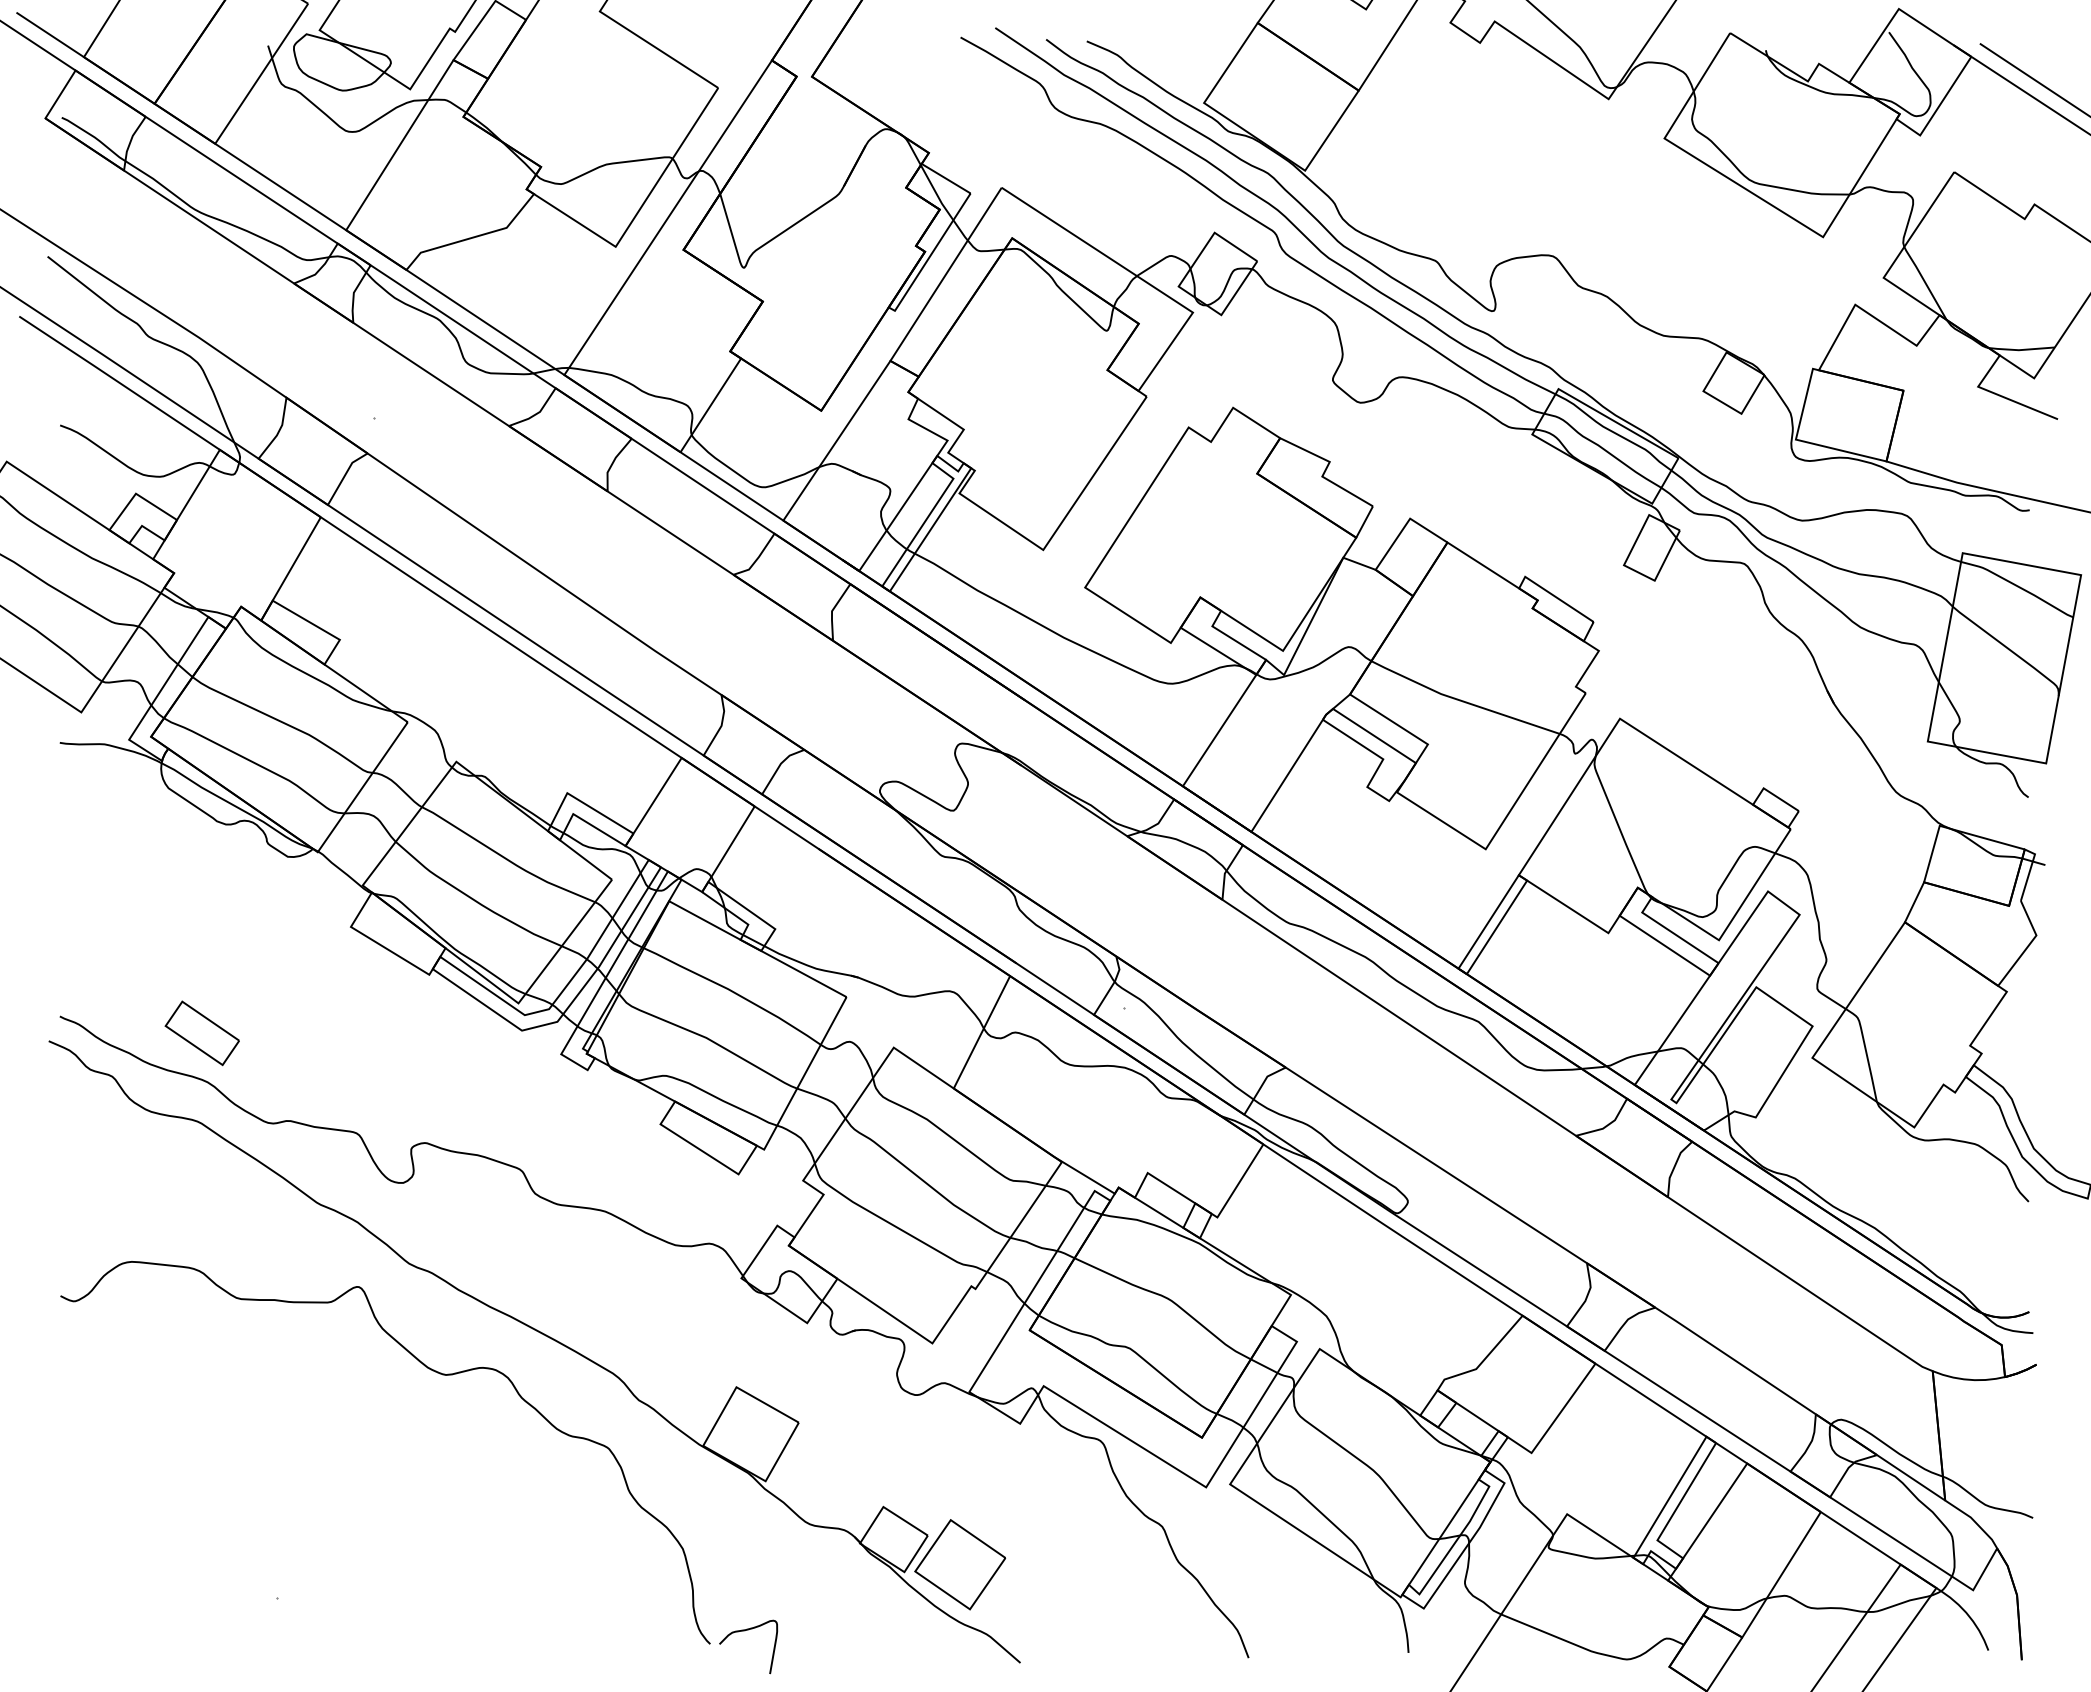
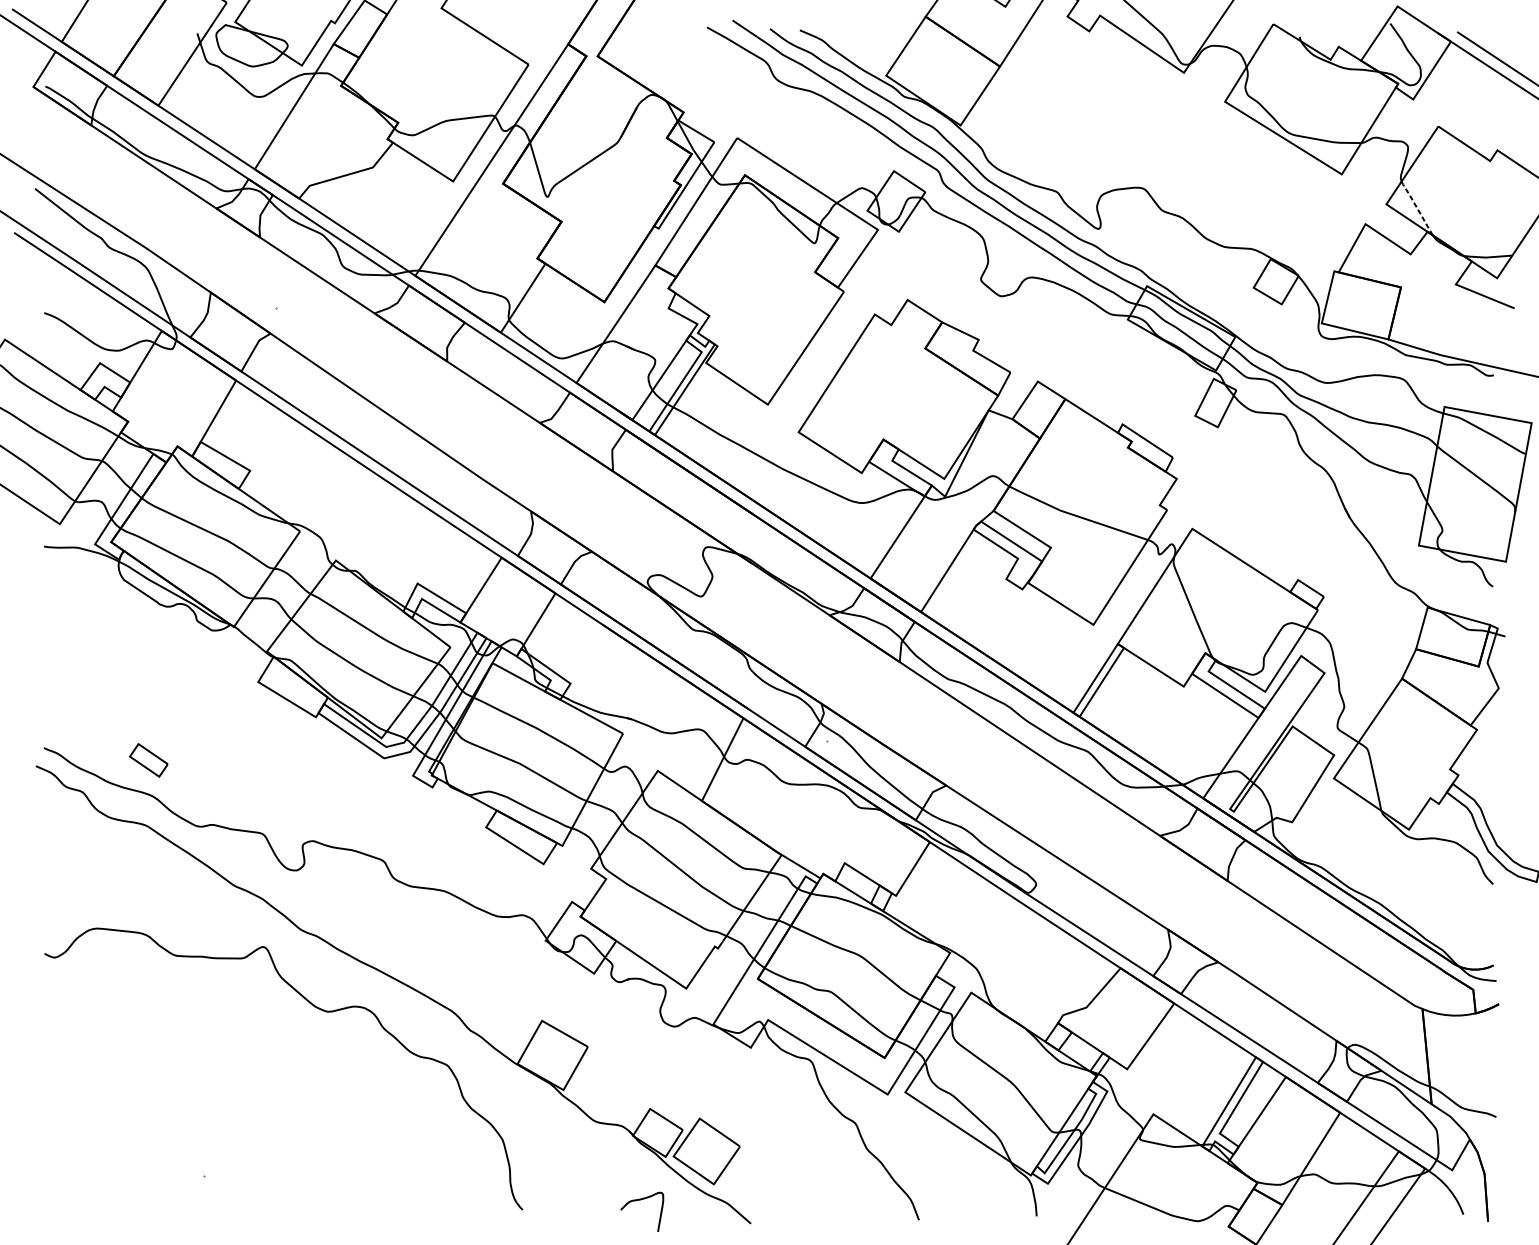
line: (1924, 281) -> (1416, 207), solid -> dashed
part: (201, 1033) -> (148, 760), size x0.7
curve: (744, 1631) -> (639, 1200), moved

